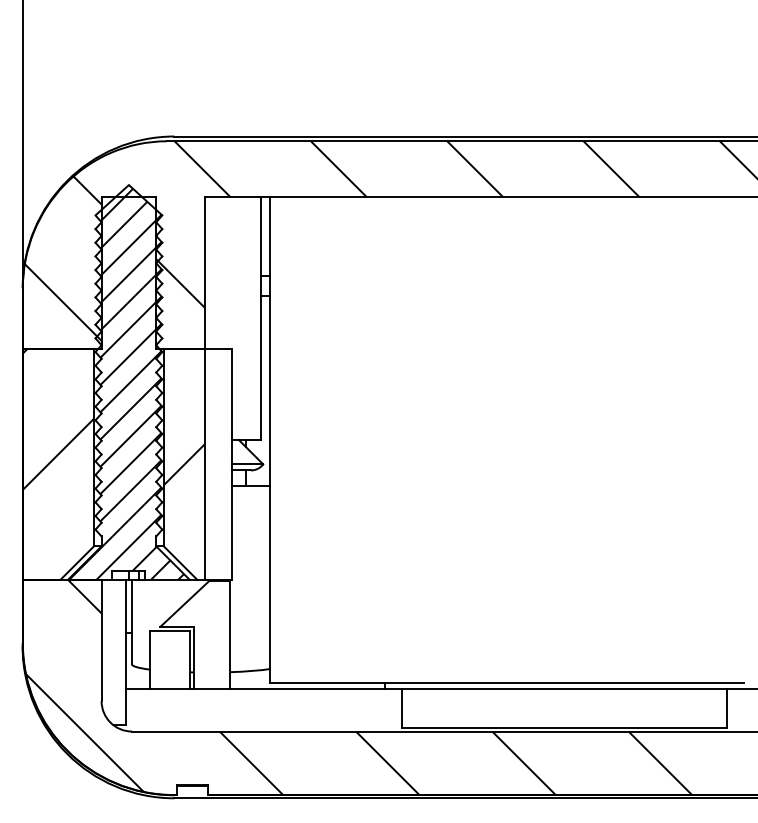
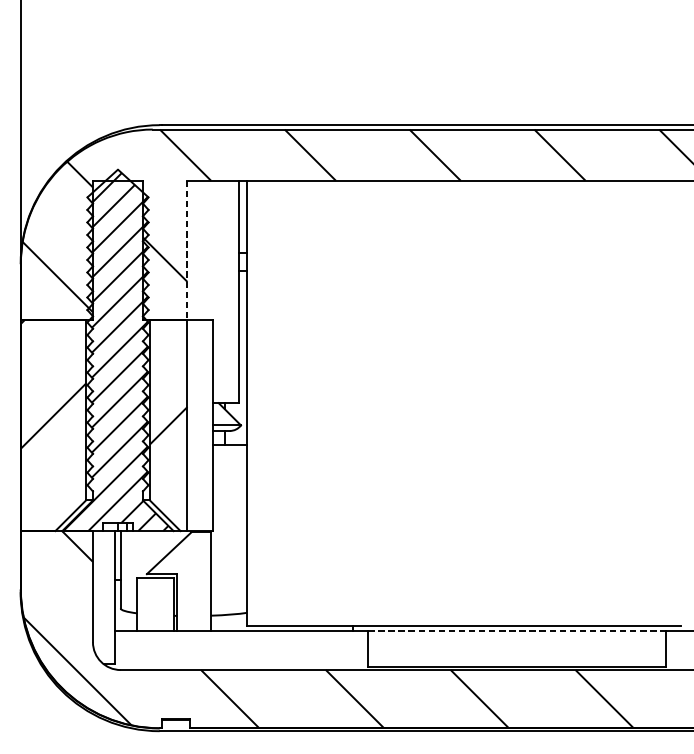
line: (204, 273) -> (187, 250), solid -> dashed
line: (565, 689) -> (517, 631), solid -> dashed

